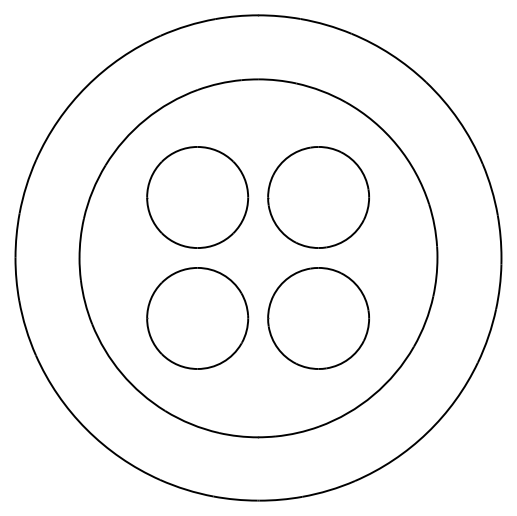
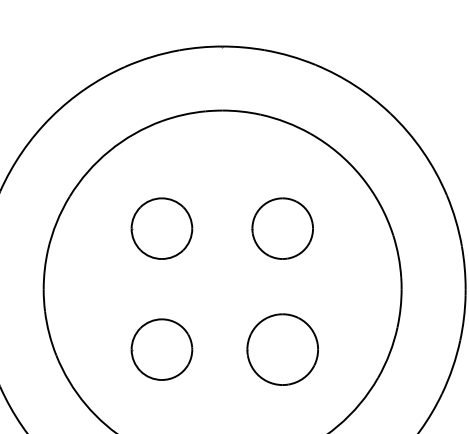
part: (197, 197) -> (161, 228), size x0.6
part: (318, 197) -> (282, 228), size x0.6
part: (197, 318) -> (161, 349), size x0.6
part: (318, 318) -> (282, 349), size x0.7

